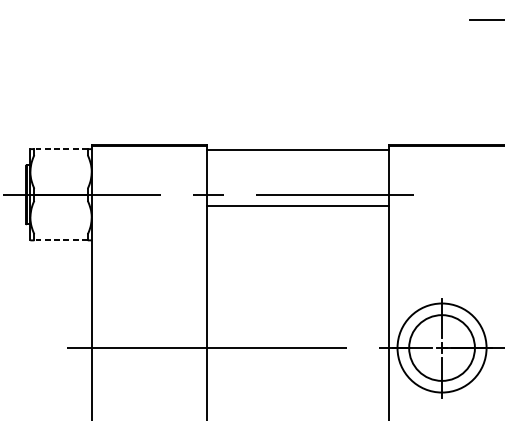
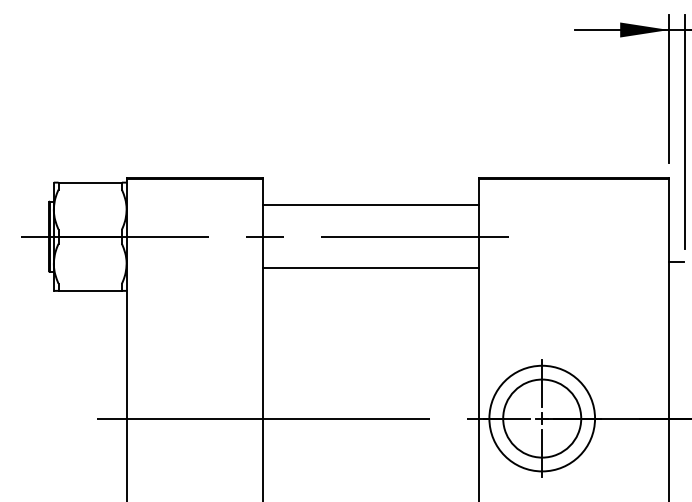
line: (61, 149) -> (90, 182), dashed -> solid
line: (297, 150) -> (370, 205), moved
line: (297, 206) -> (370, 268), moved
line: (61, 240) -> (90, 290), dashed -> solid

